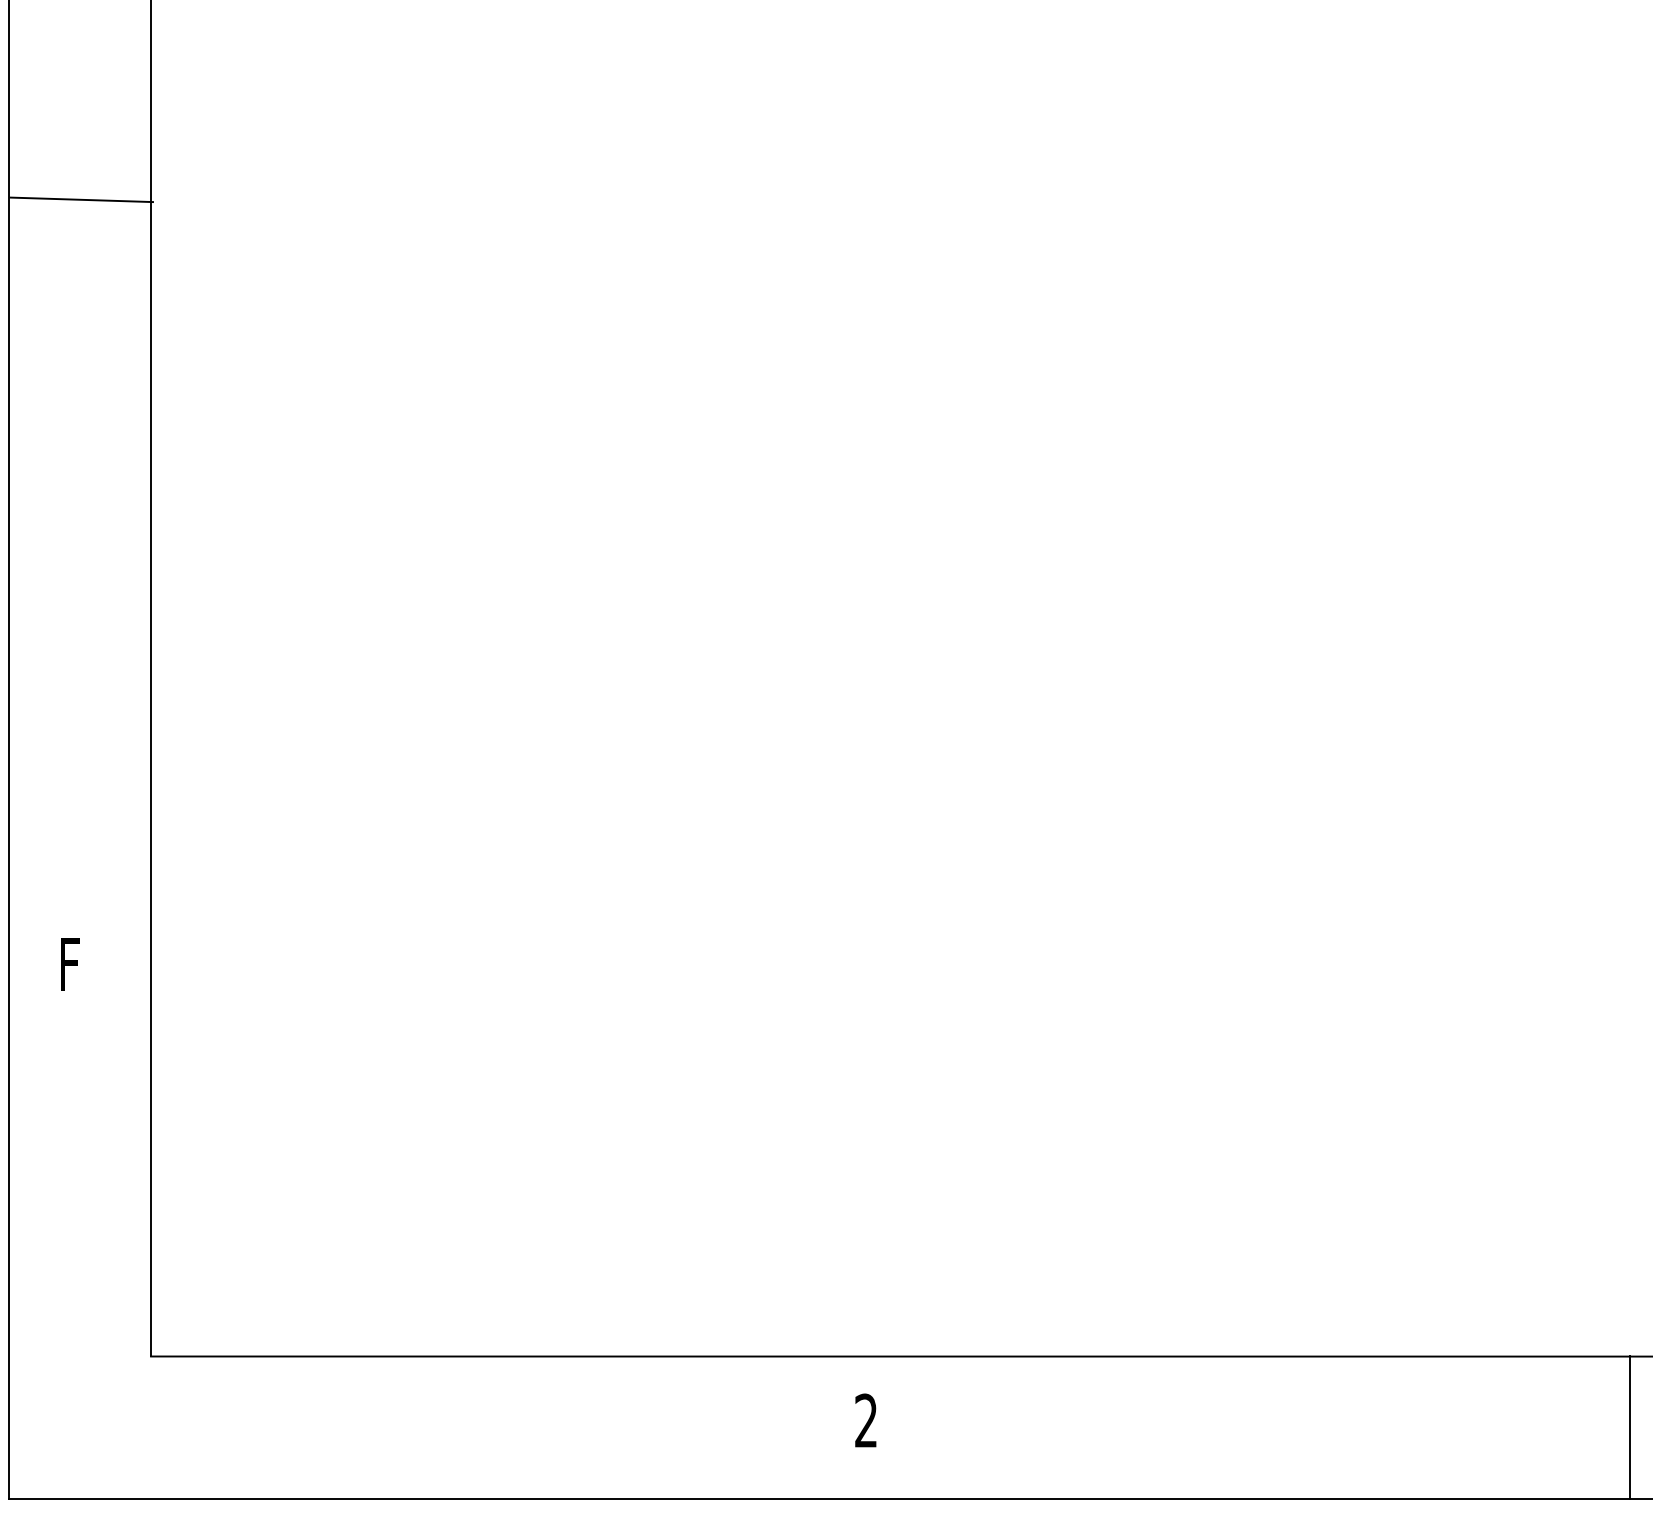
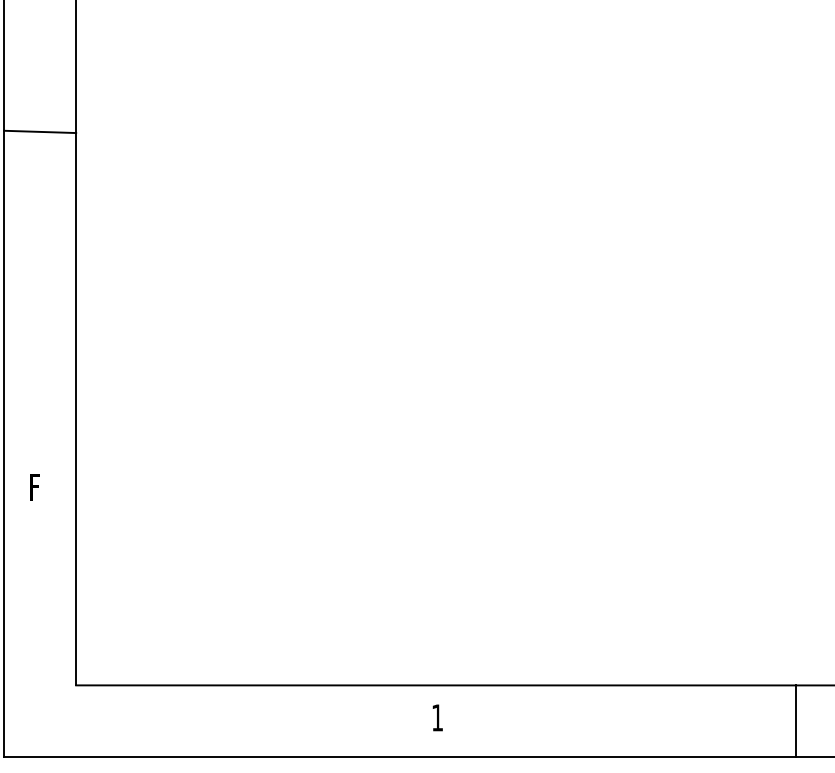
line: (82, 199) -> (40, 131), moved
text: (866, 1420) -> (437, 717), 2 -> 1
line: (1629, 1427) -> (796, 721), moved

